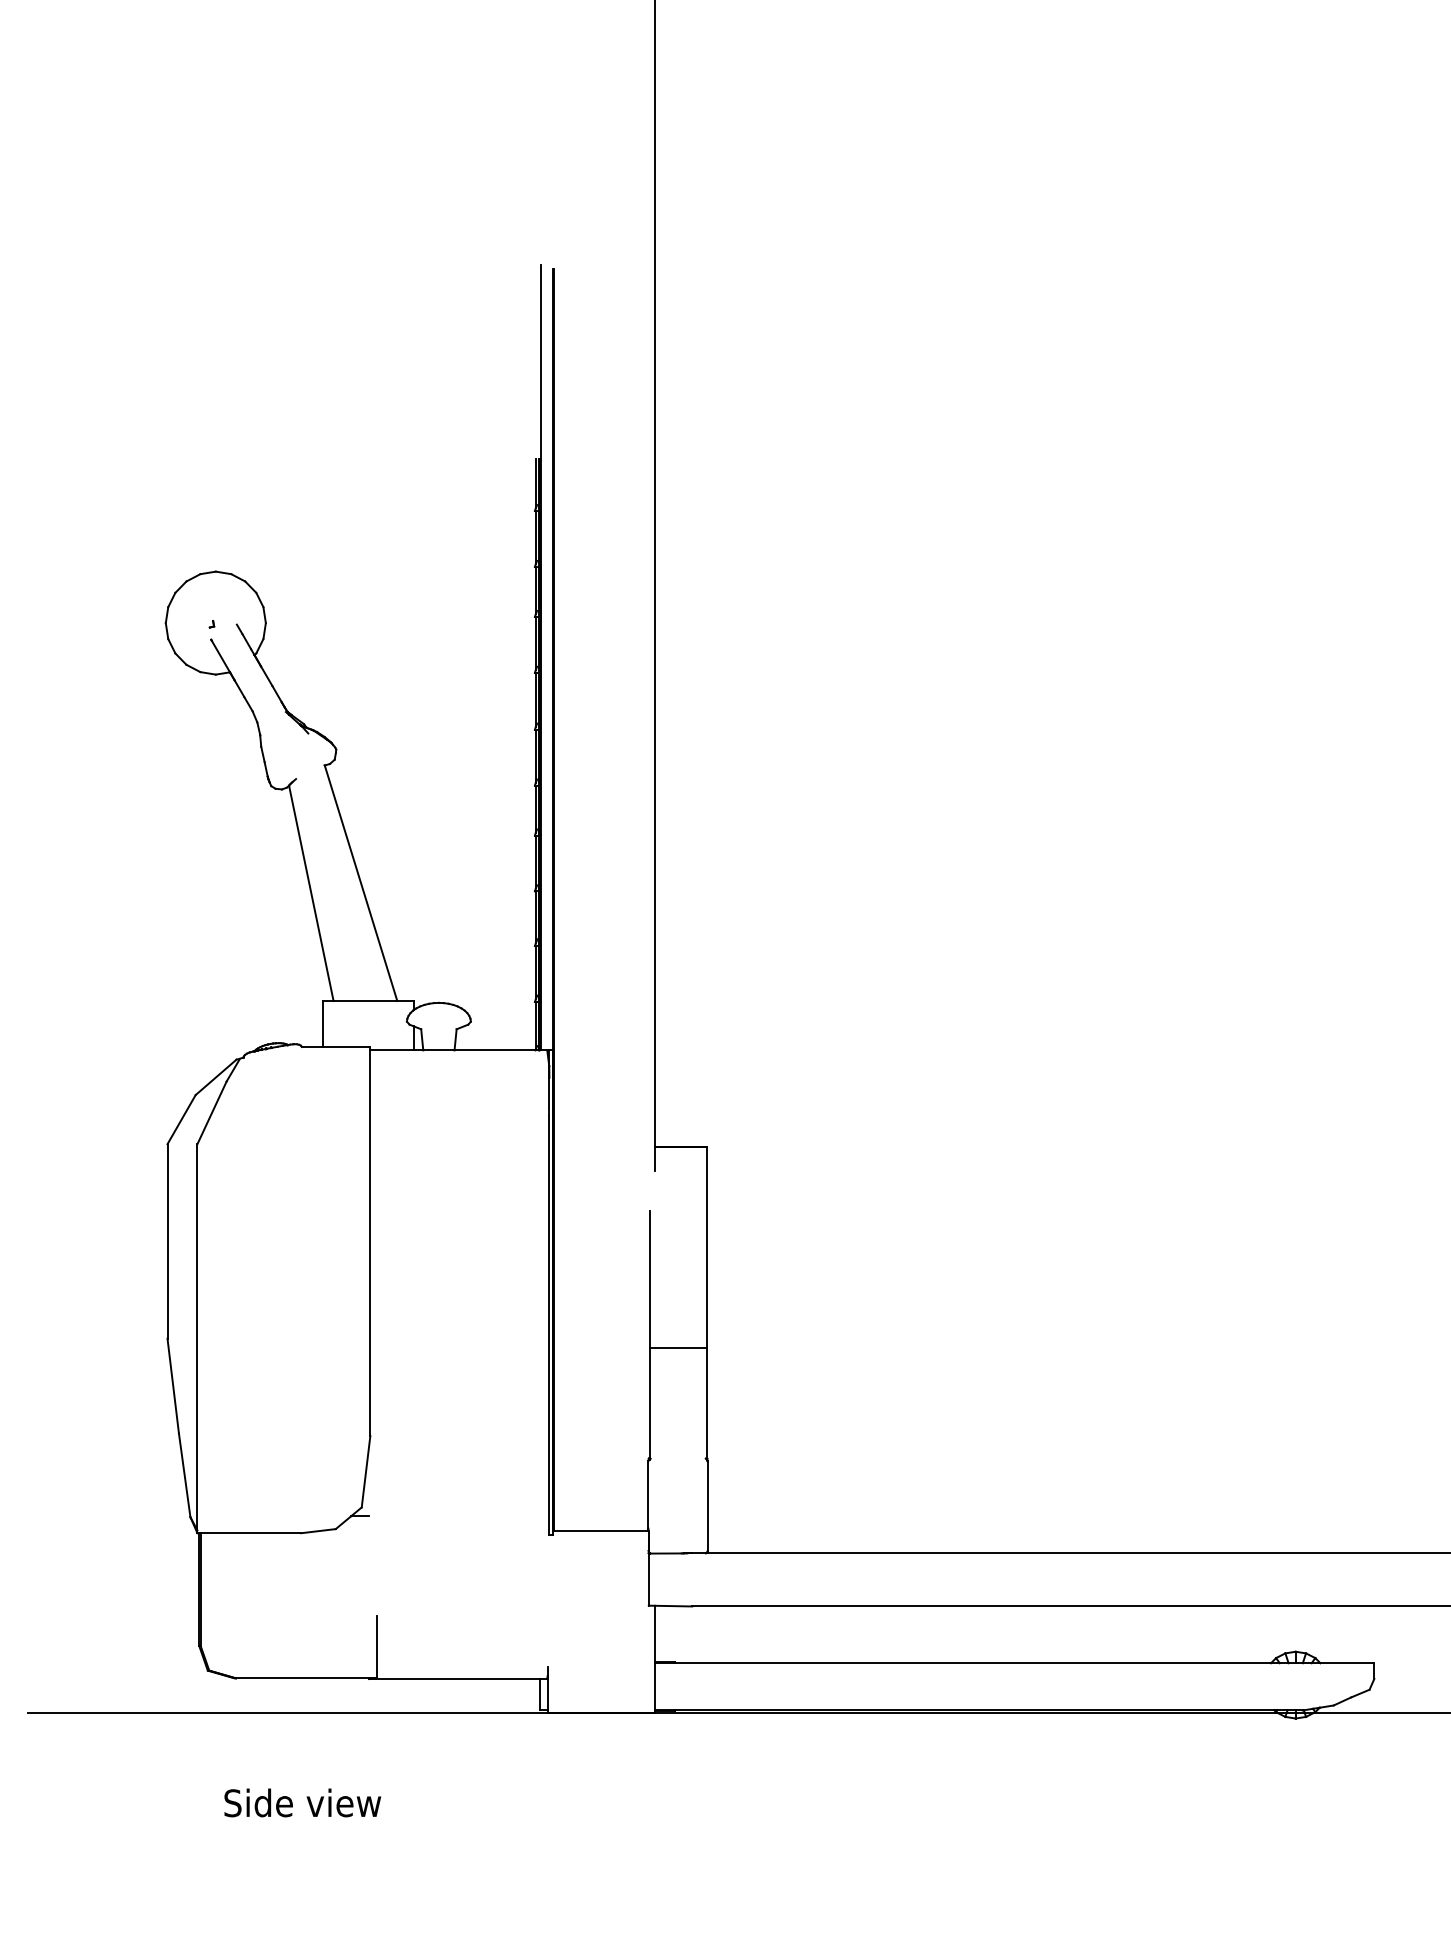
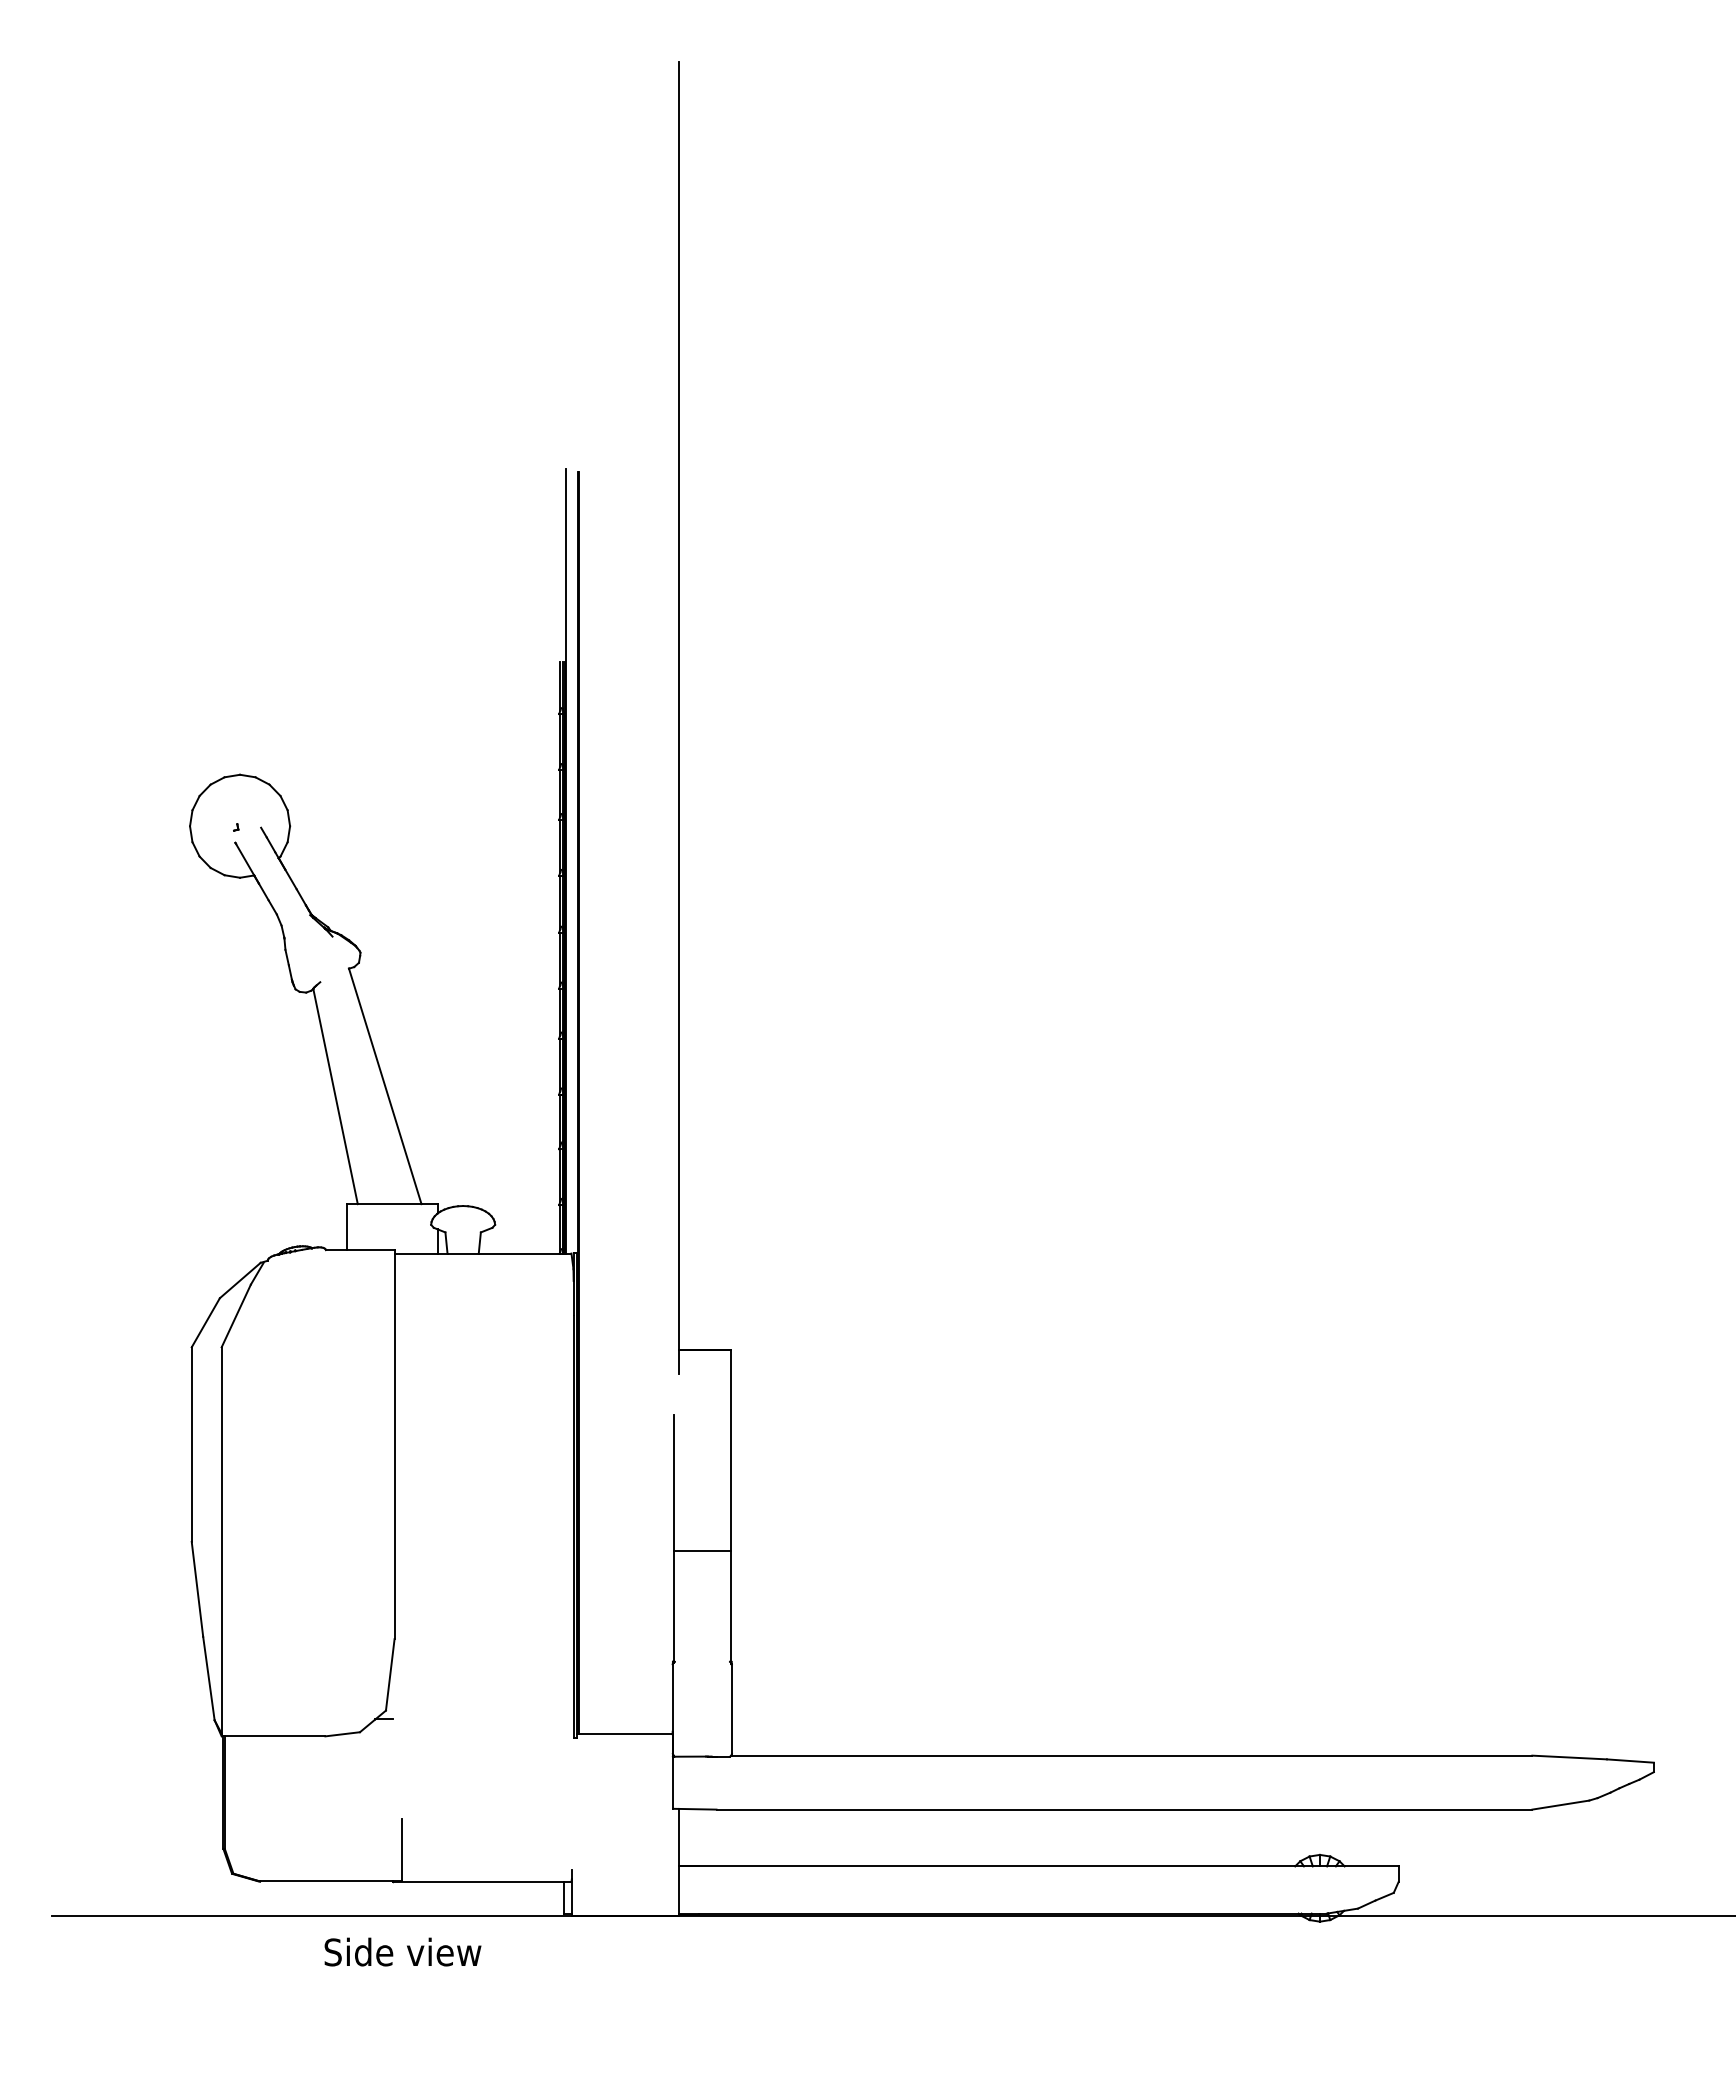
text: (302, 1802) -> (402, 1951), moved

